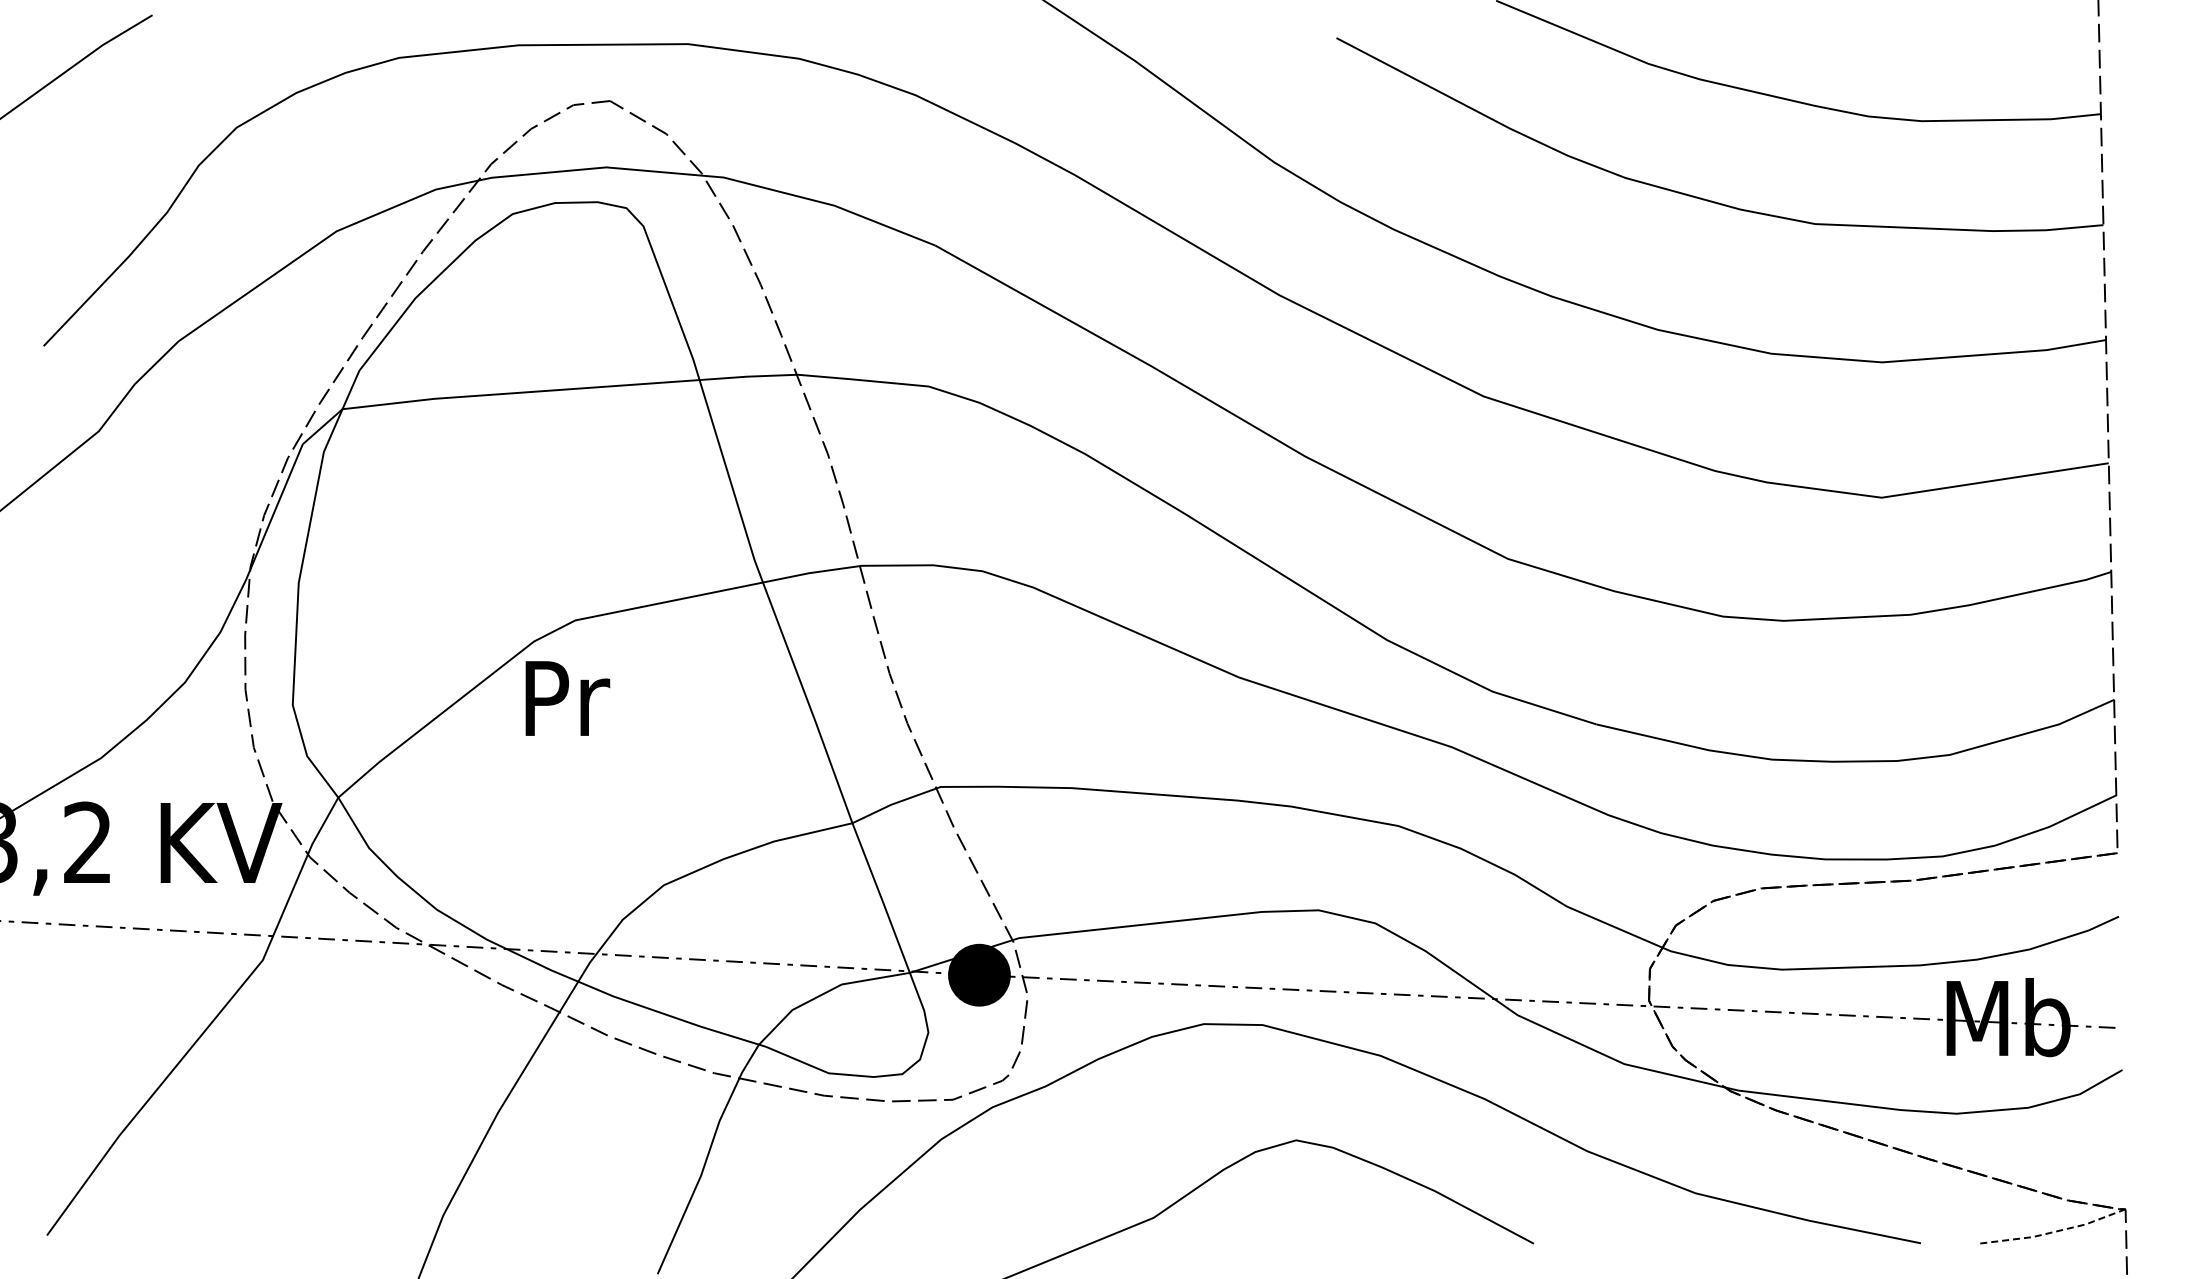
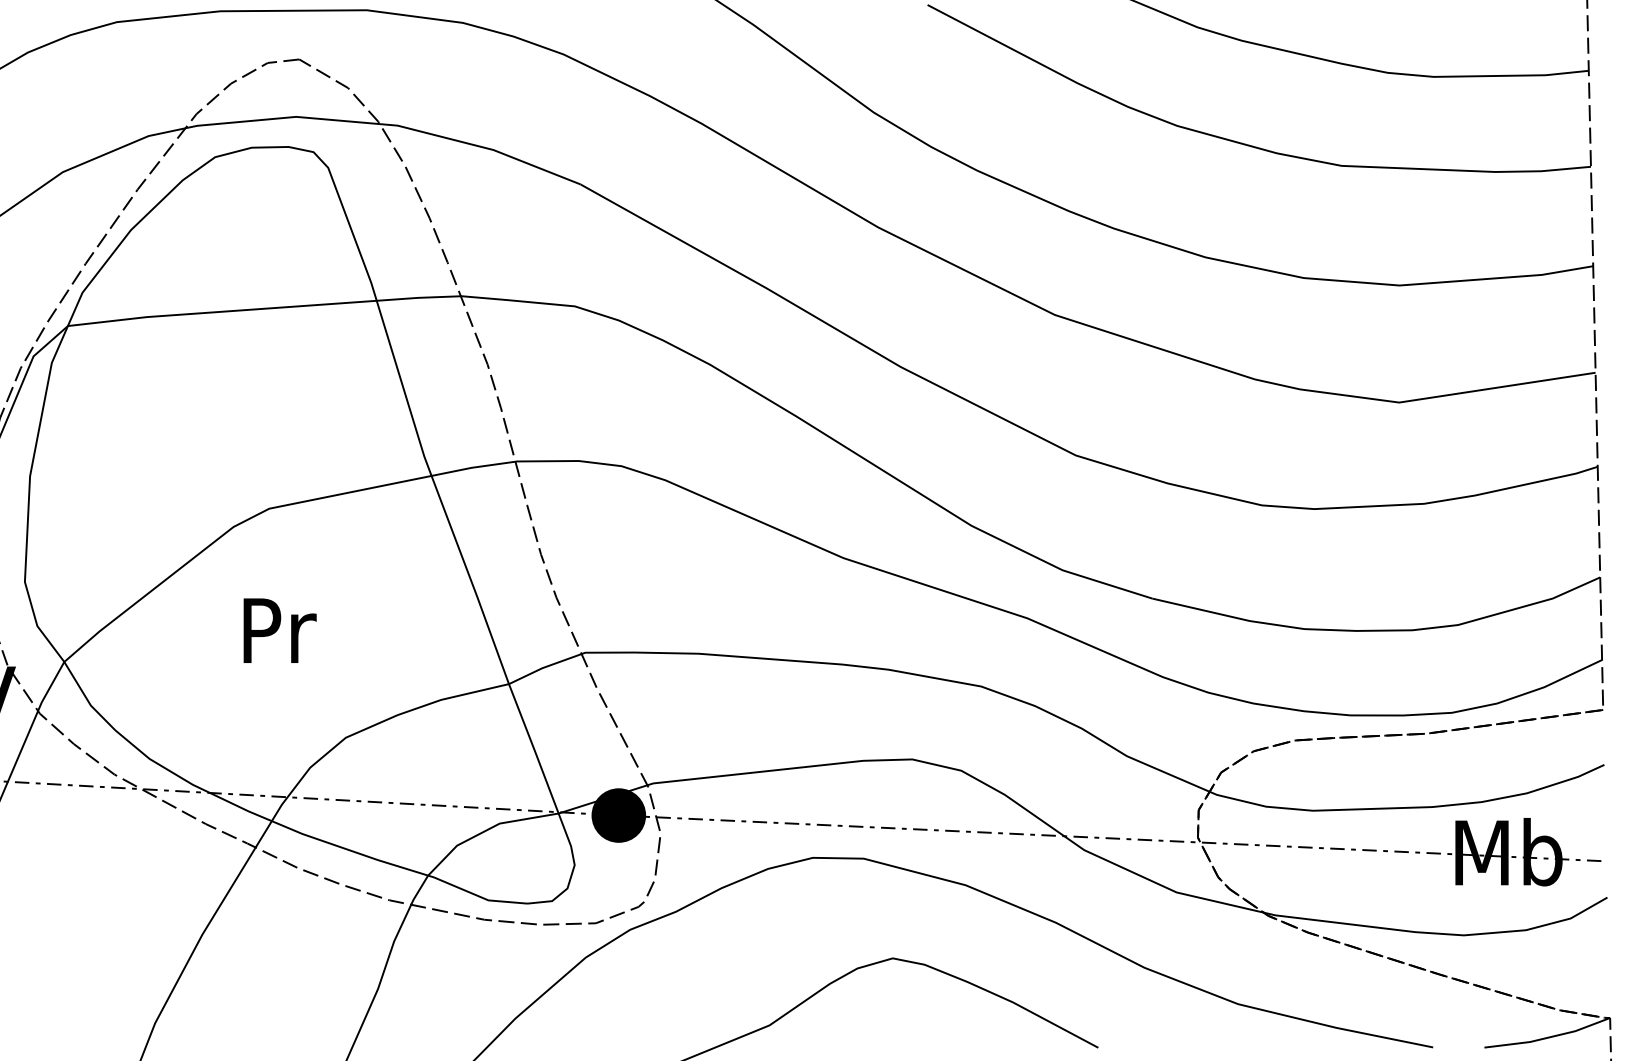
text: (567, 698) -> (279, 630), moved
line: (2054, 1231) -> (1548, 1037), dashed -> solid

